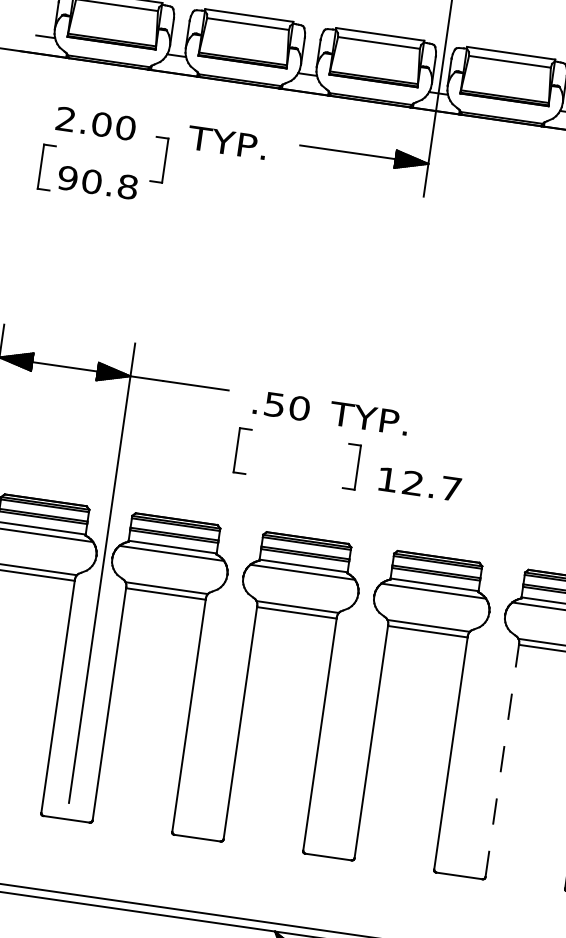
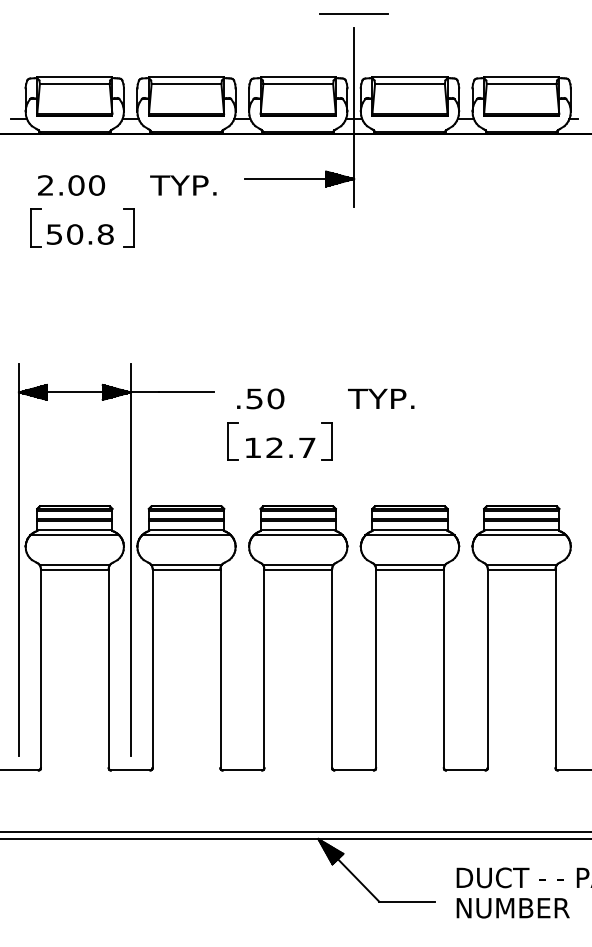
part: (159, 159) -> (128, 227), moved
text: (67, 178) -> (54, 234), 90.8 -> 50.8
text: (369, 418) -> (381, 398), moved
text: (419, 483) -> (280, 447), moved
line: (502, 760) -> (487, 668), dashed -> solid

